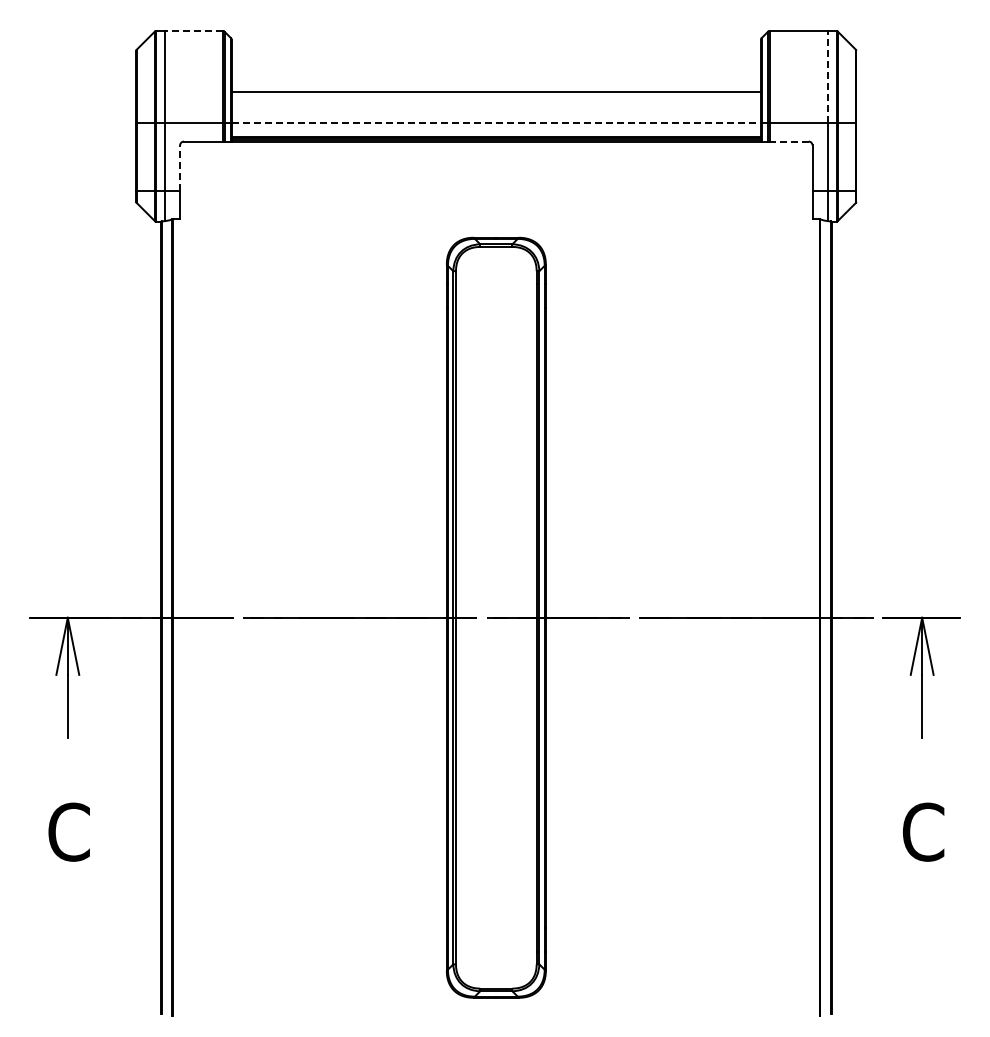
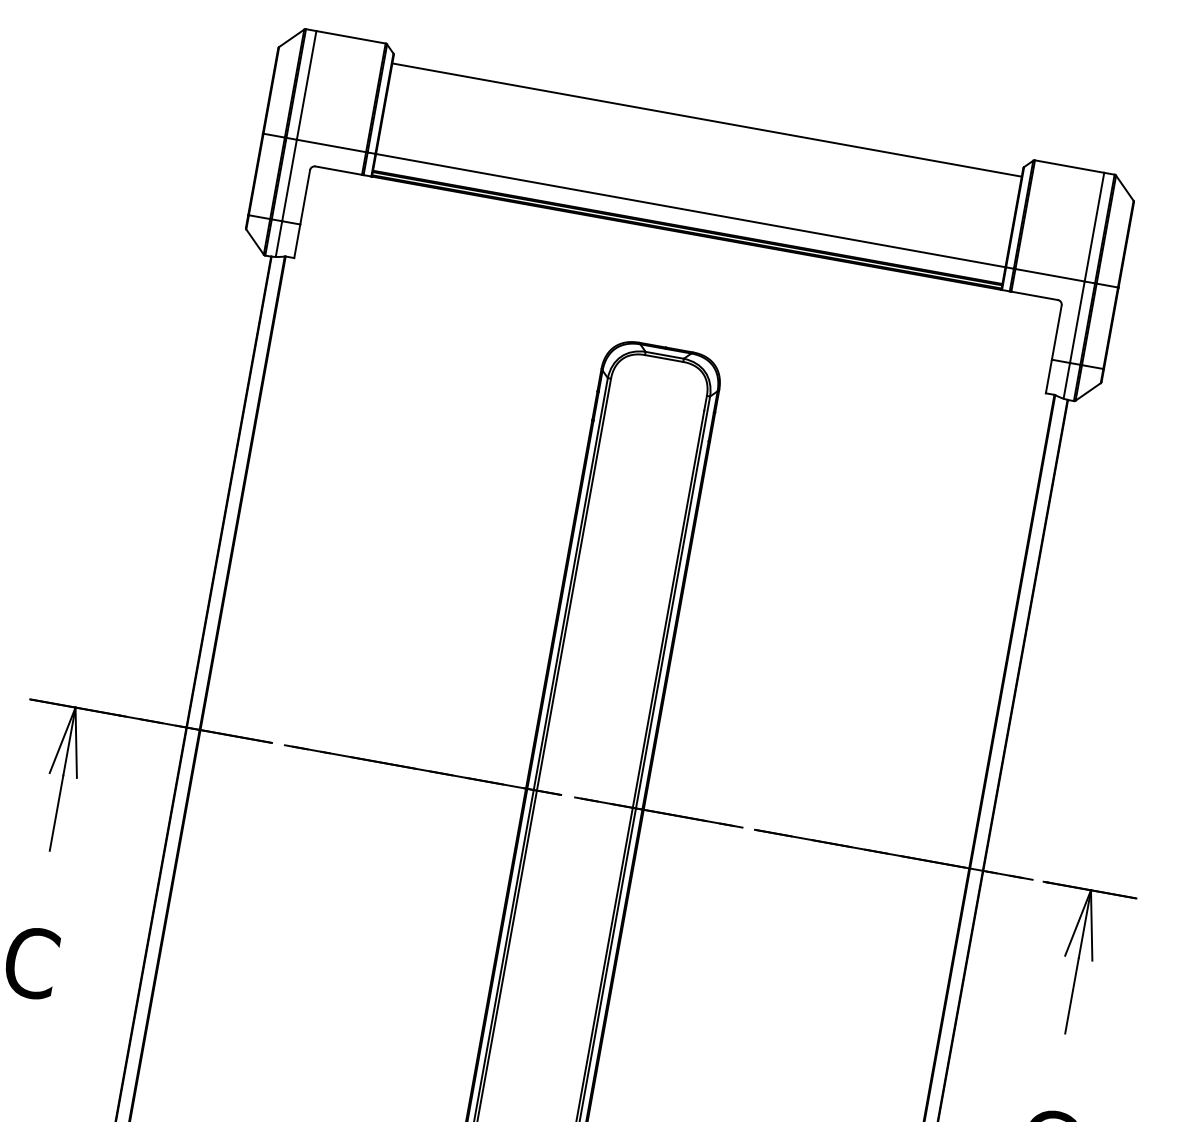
line: (193, 31) -> (350, 37), dashed -> solid
line: (827, 76) -> (1094, 226), dashed -> solid
line: (496, 92) -> (707, 120), moved
line: (496, 122) -> (690, 210), dashed -> solid
line: (789, 141) -> (1035, 295), dashed -> solid
line: (180, 168) -> (305, 197), dashed -> solid

